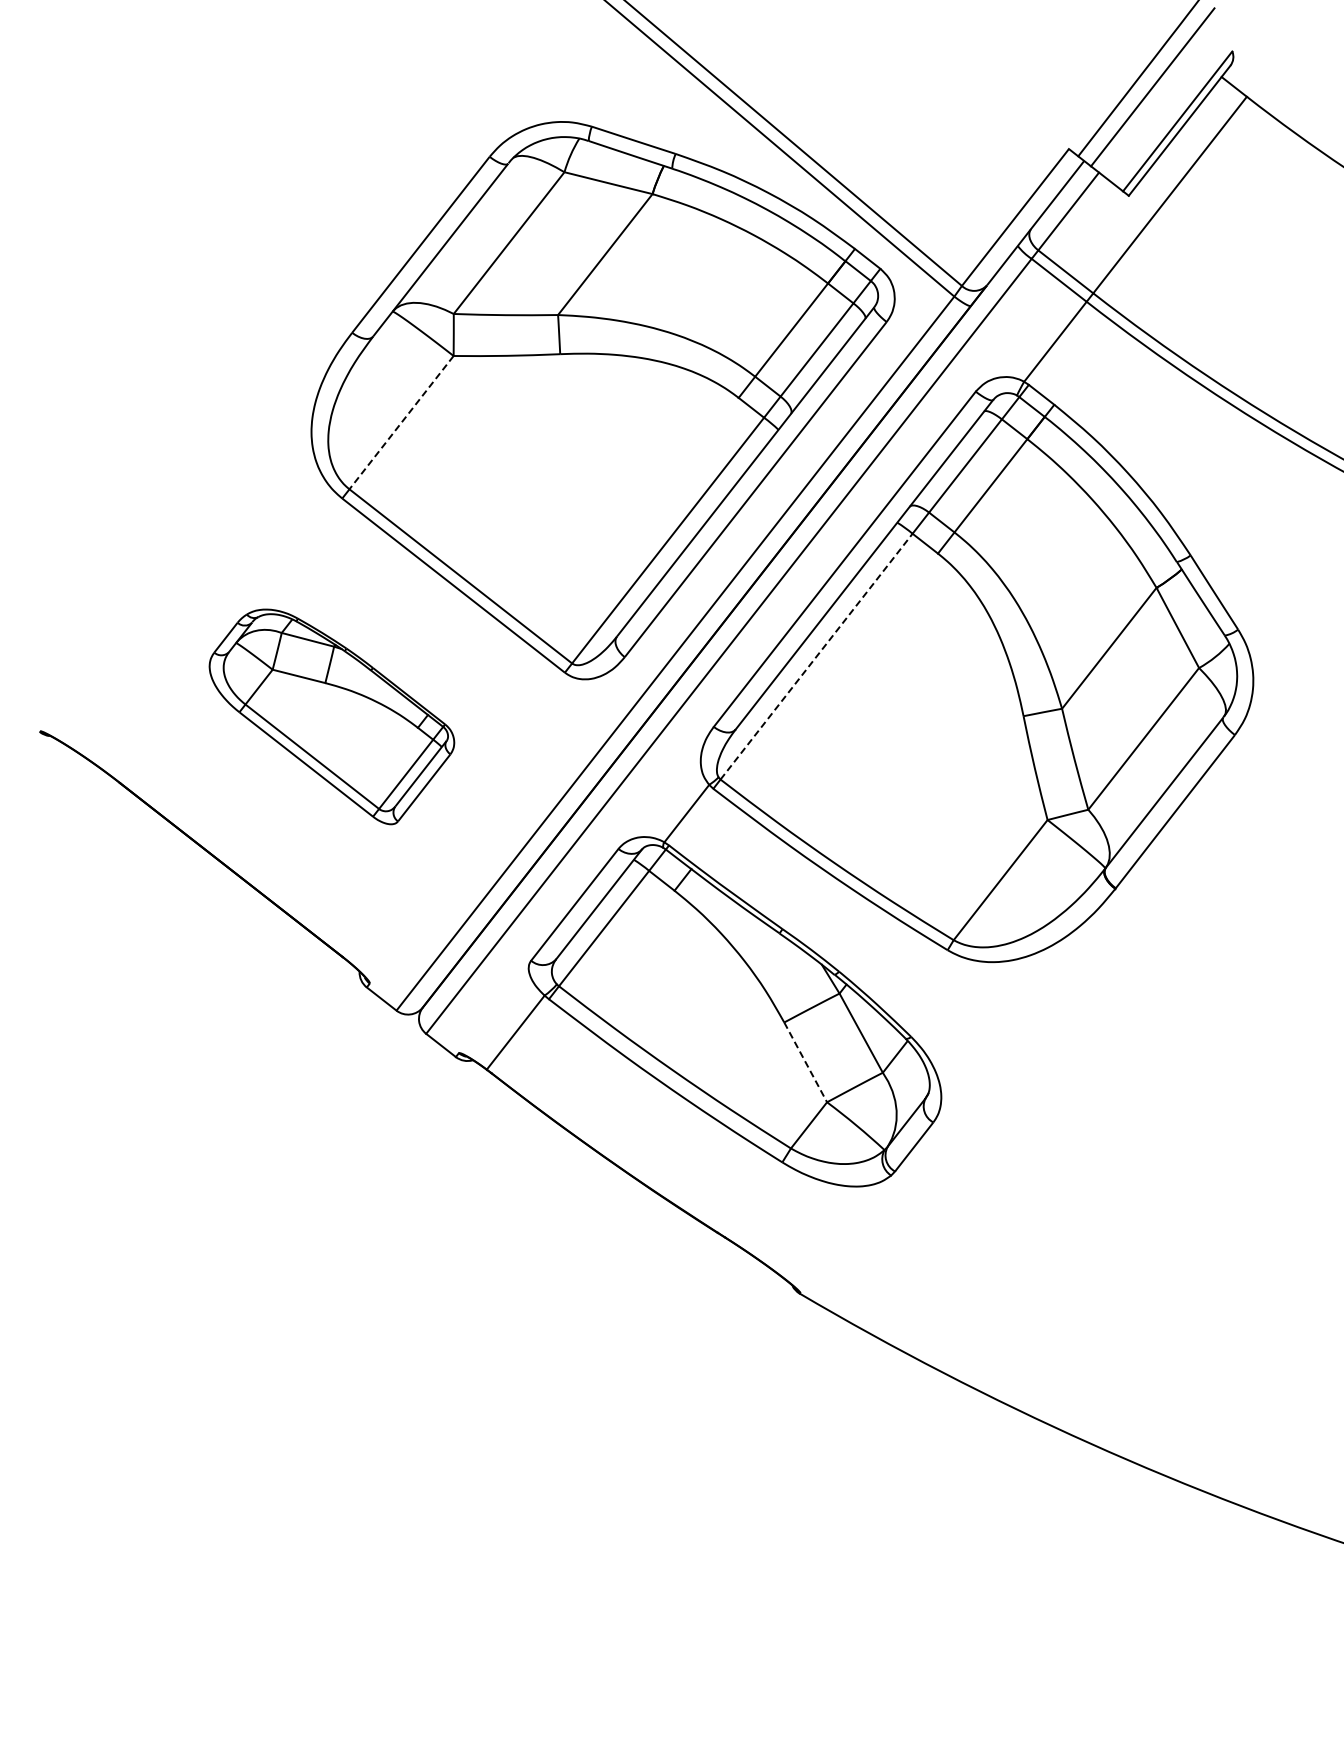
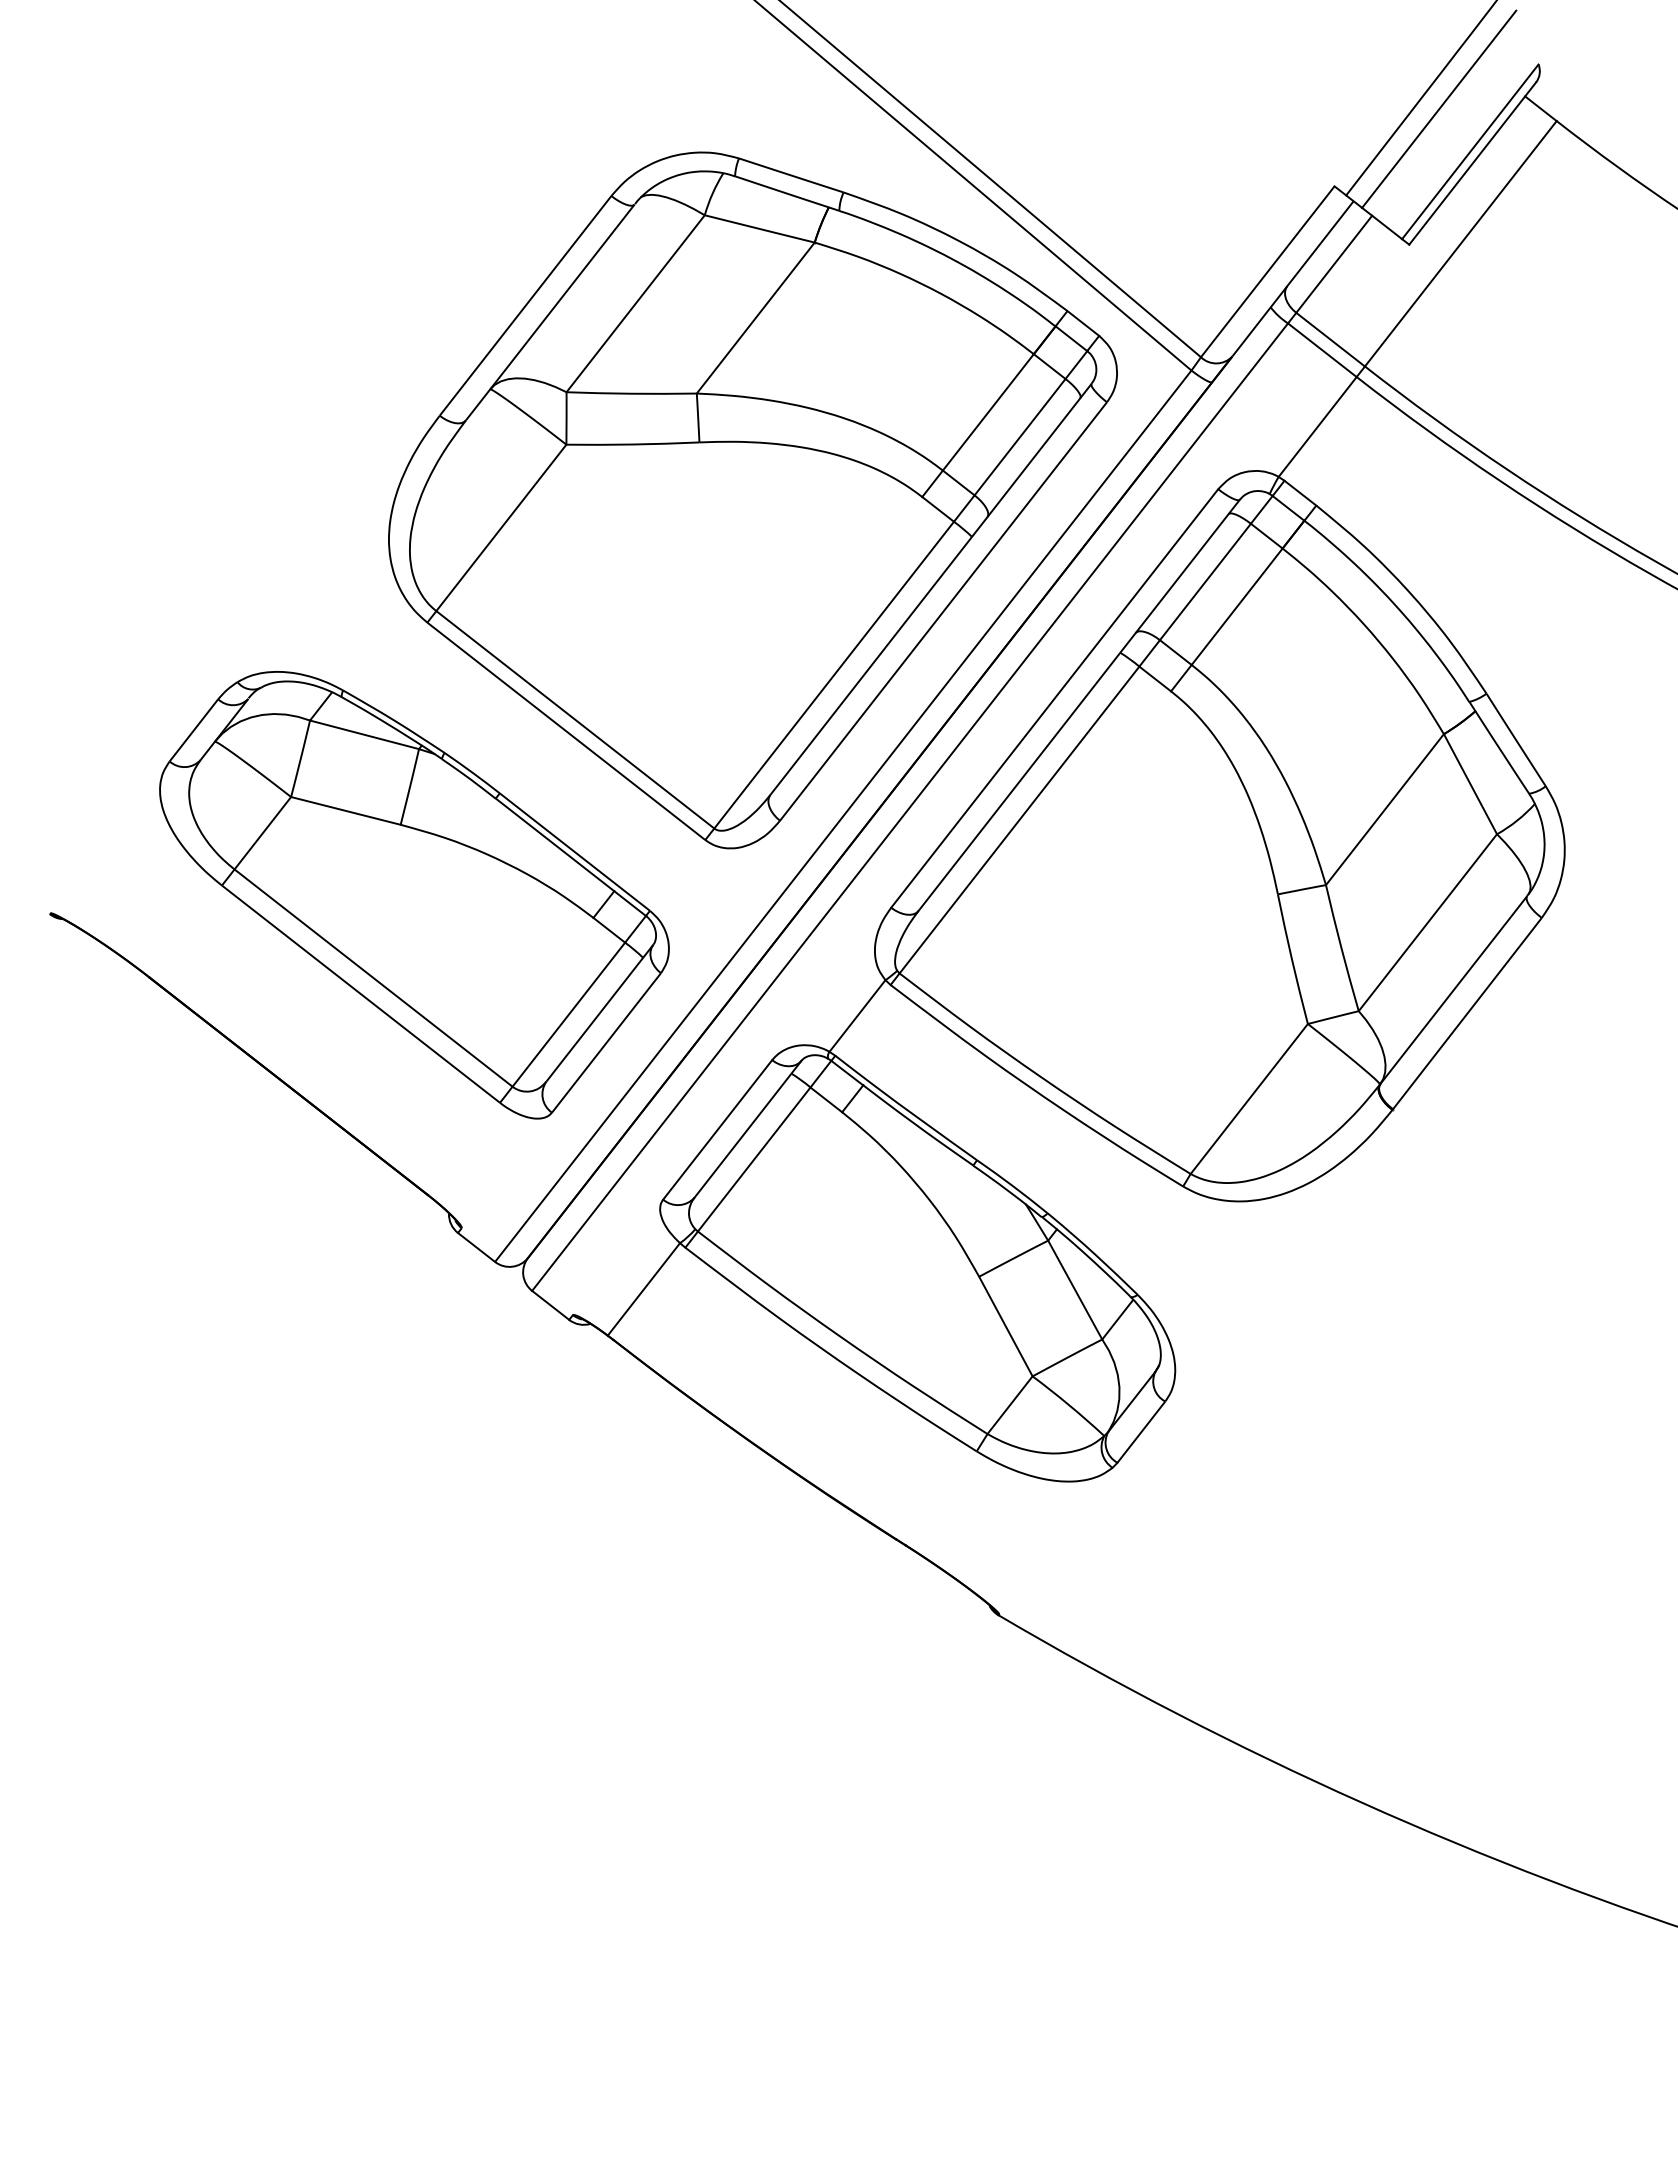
line: (401, 422) -> (501, 527), dashed -> solid
line: (816, 656) -> (1019, 819), dashed -> solid
part: (331, 716) -> (413, 894), size x1.67
line: (805, 1062) -> (1005, 1326), dashed -> solid

